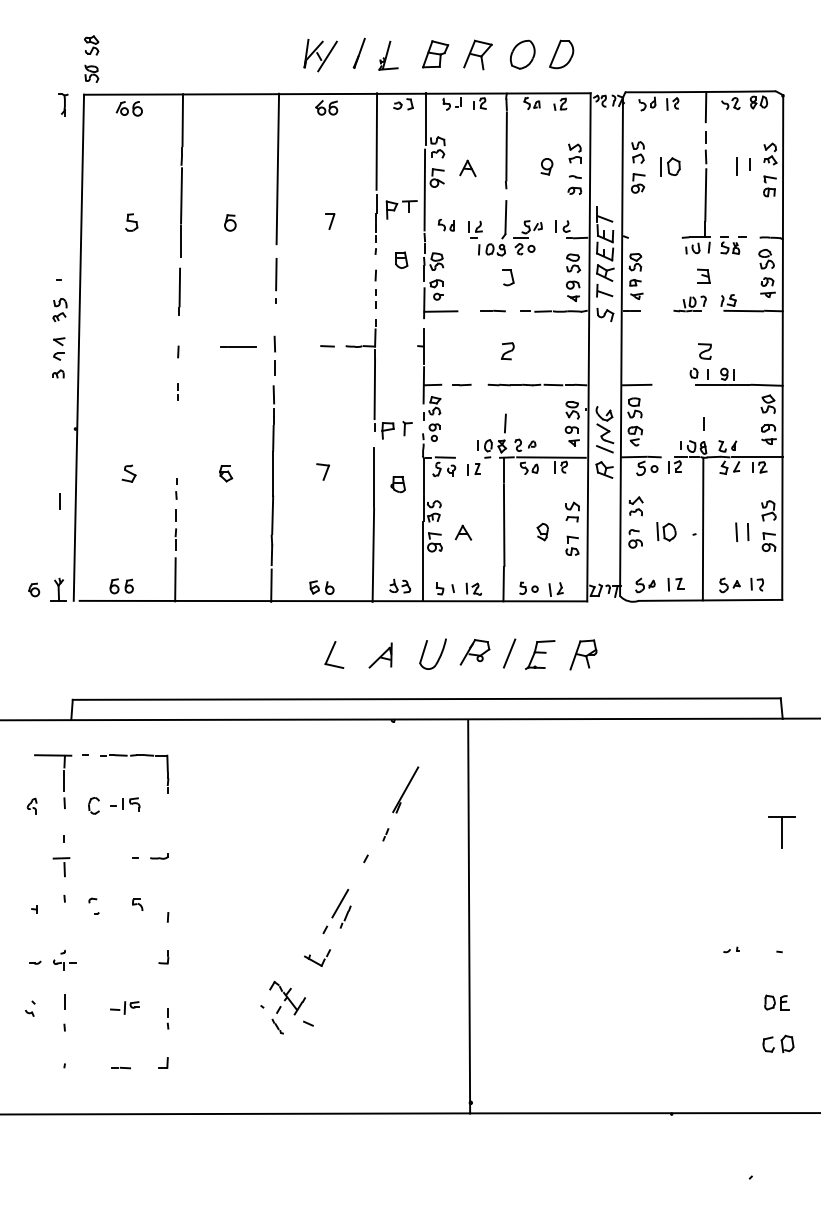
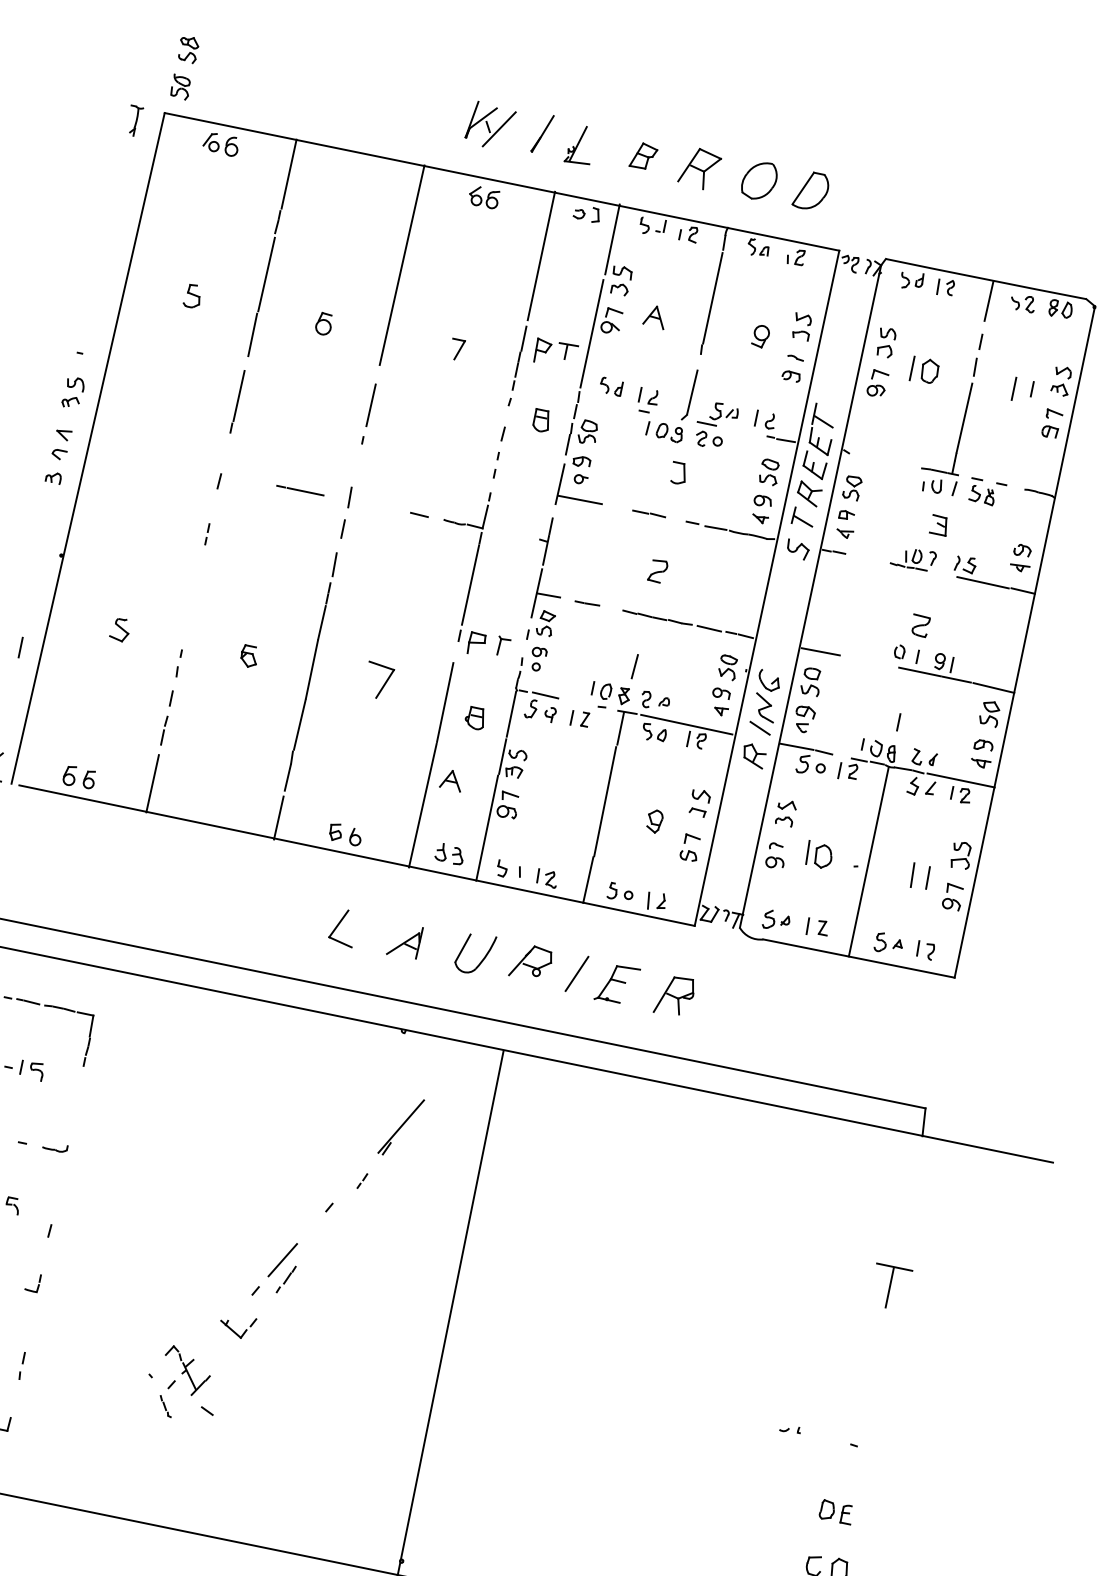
part: (435, 54) -> (643, 156), size x0.7
part: (766, 259) -> (1027, 520), removed
part: (323, 471) -> (379, 680), size x1.6
part: (463, 532) -> (451, 780), moved

